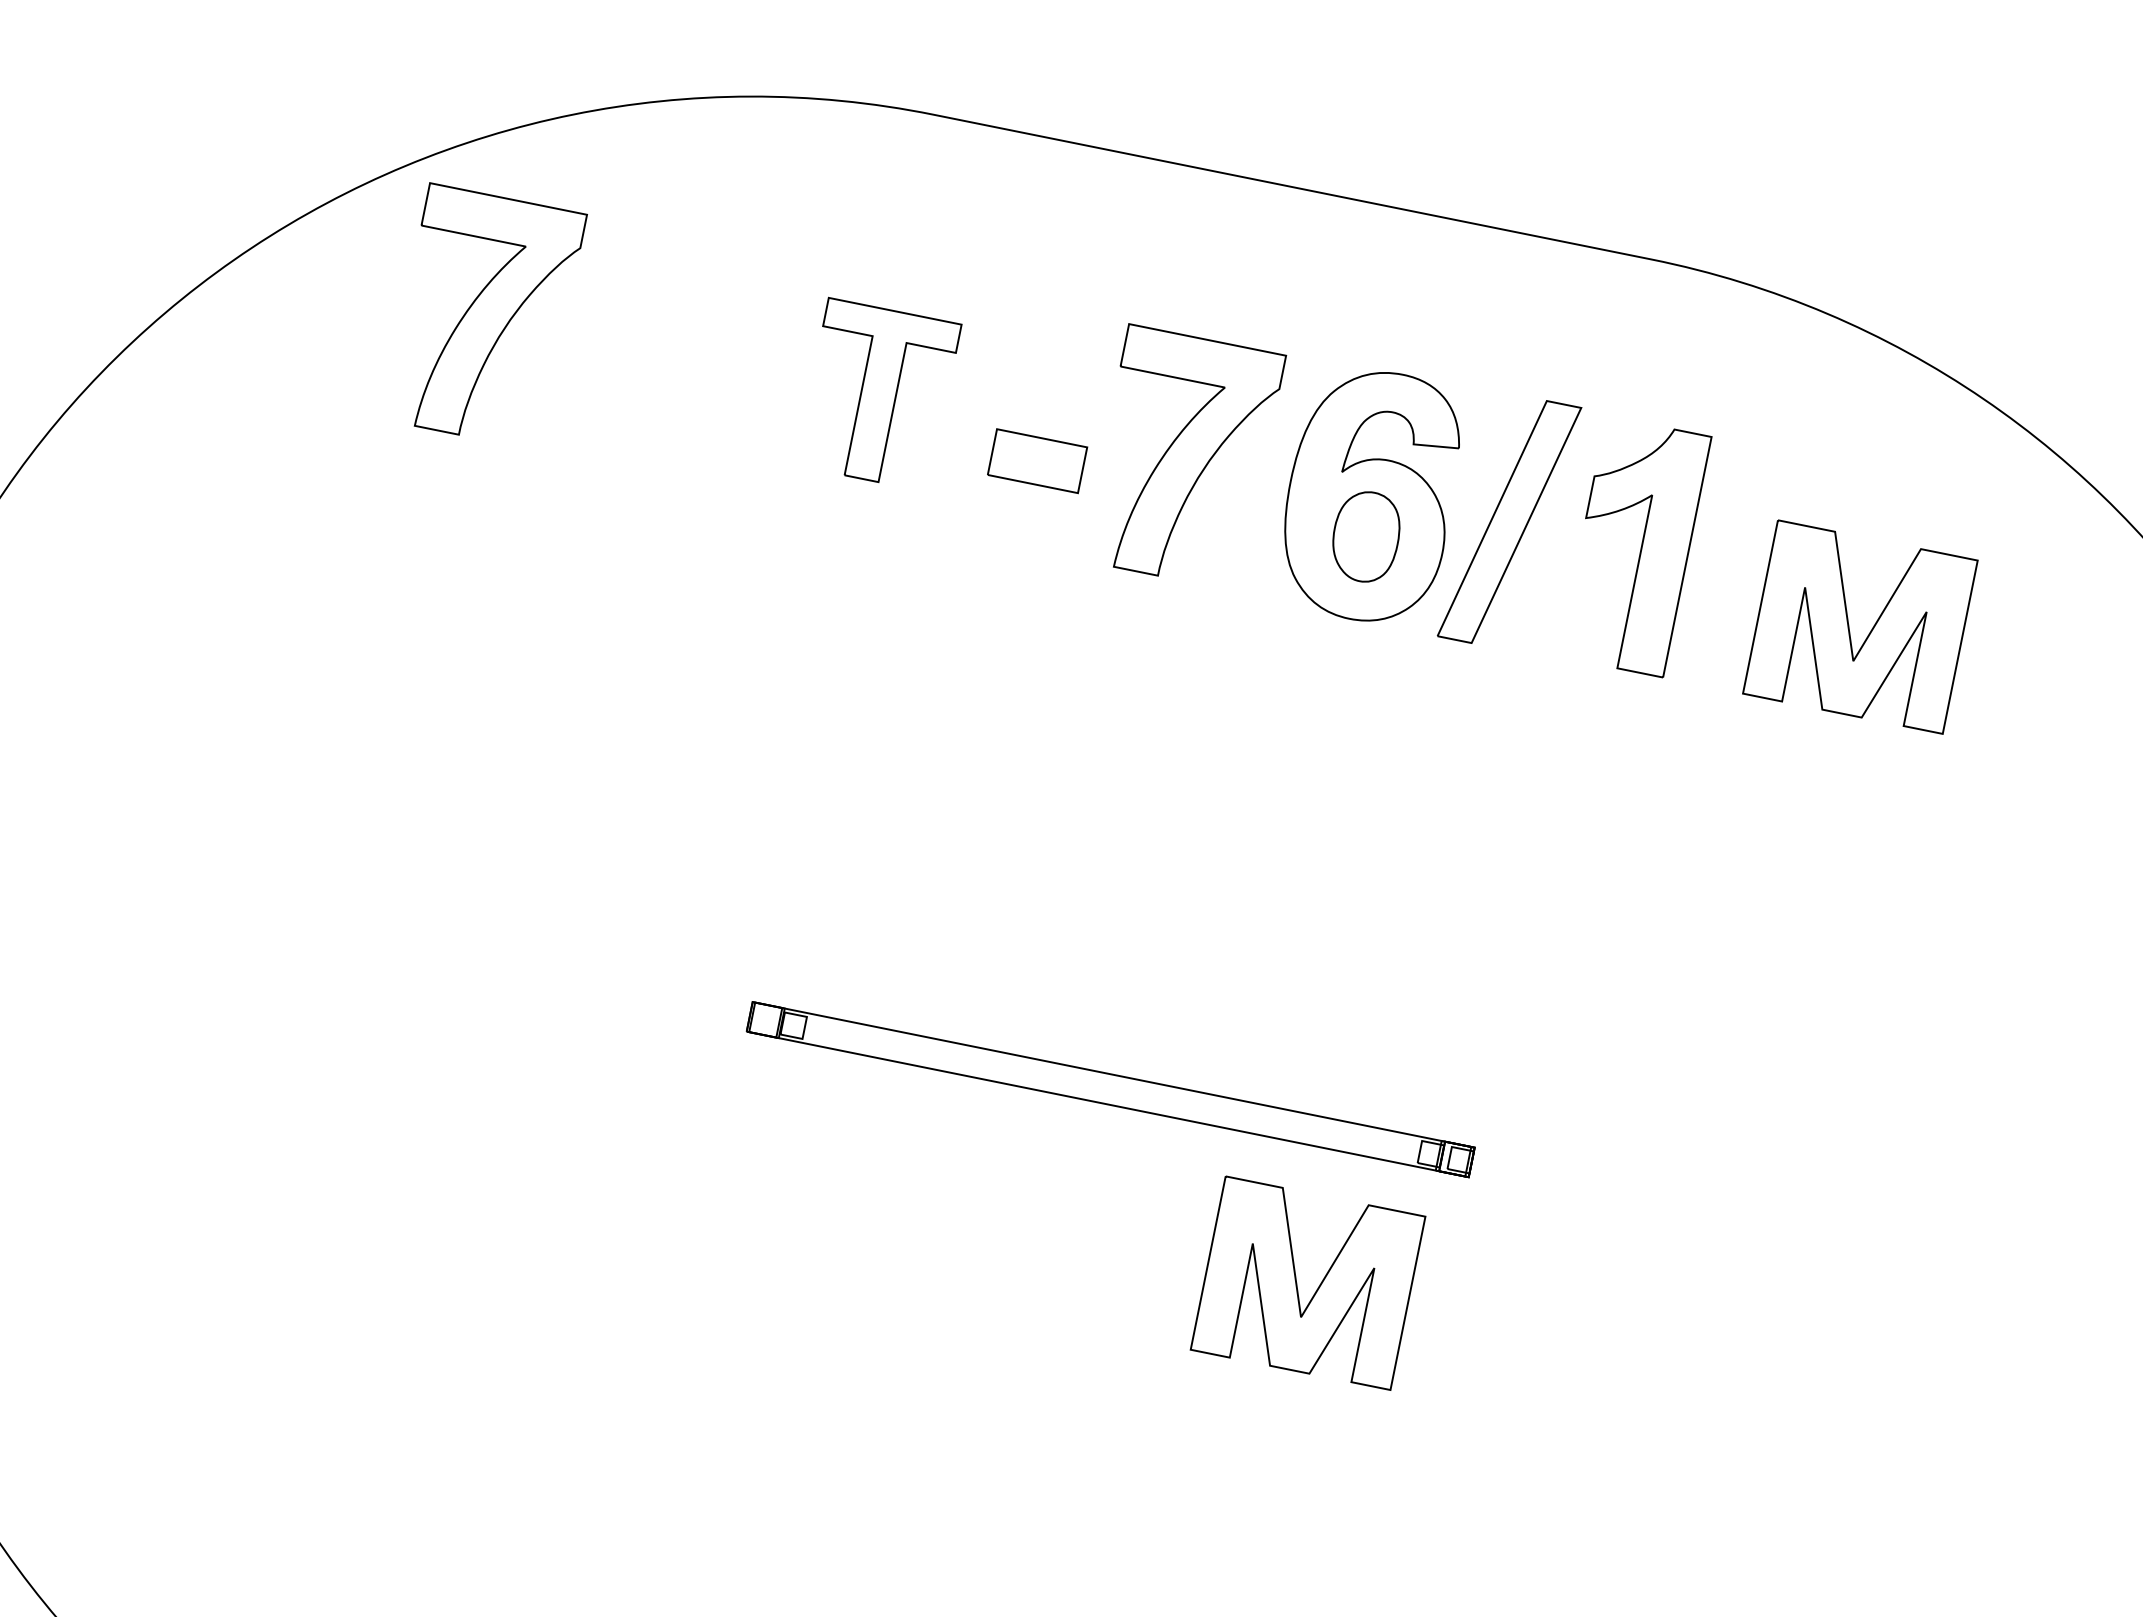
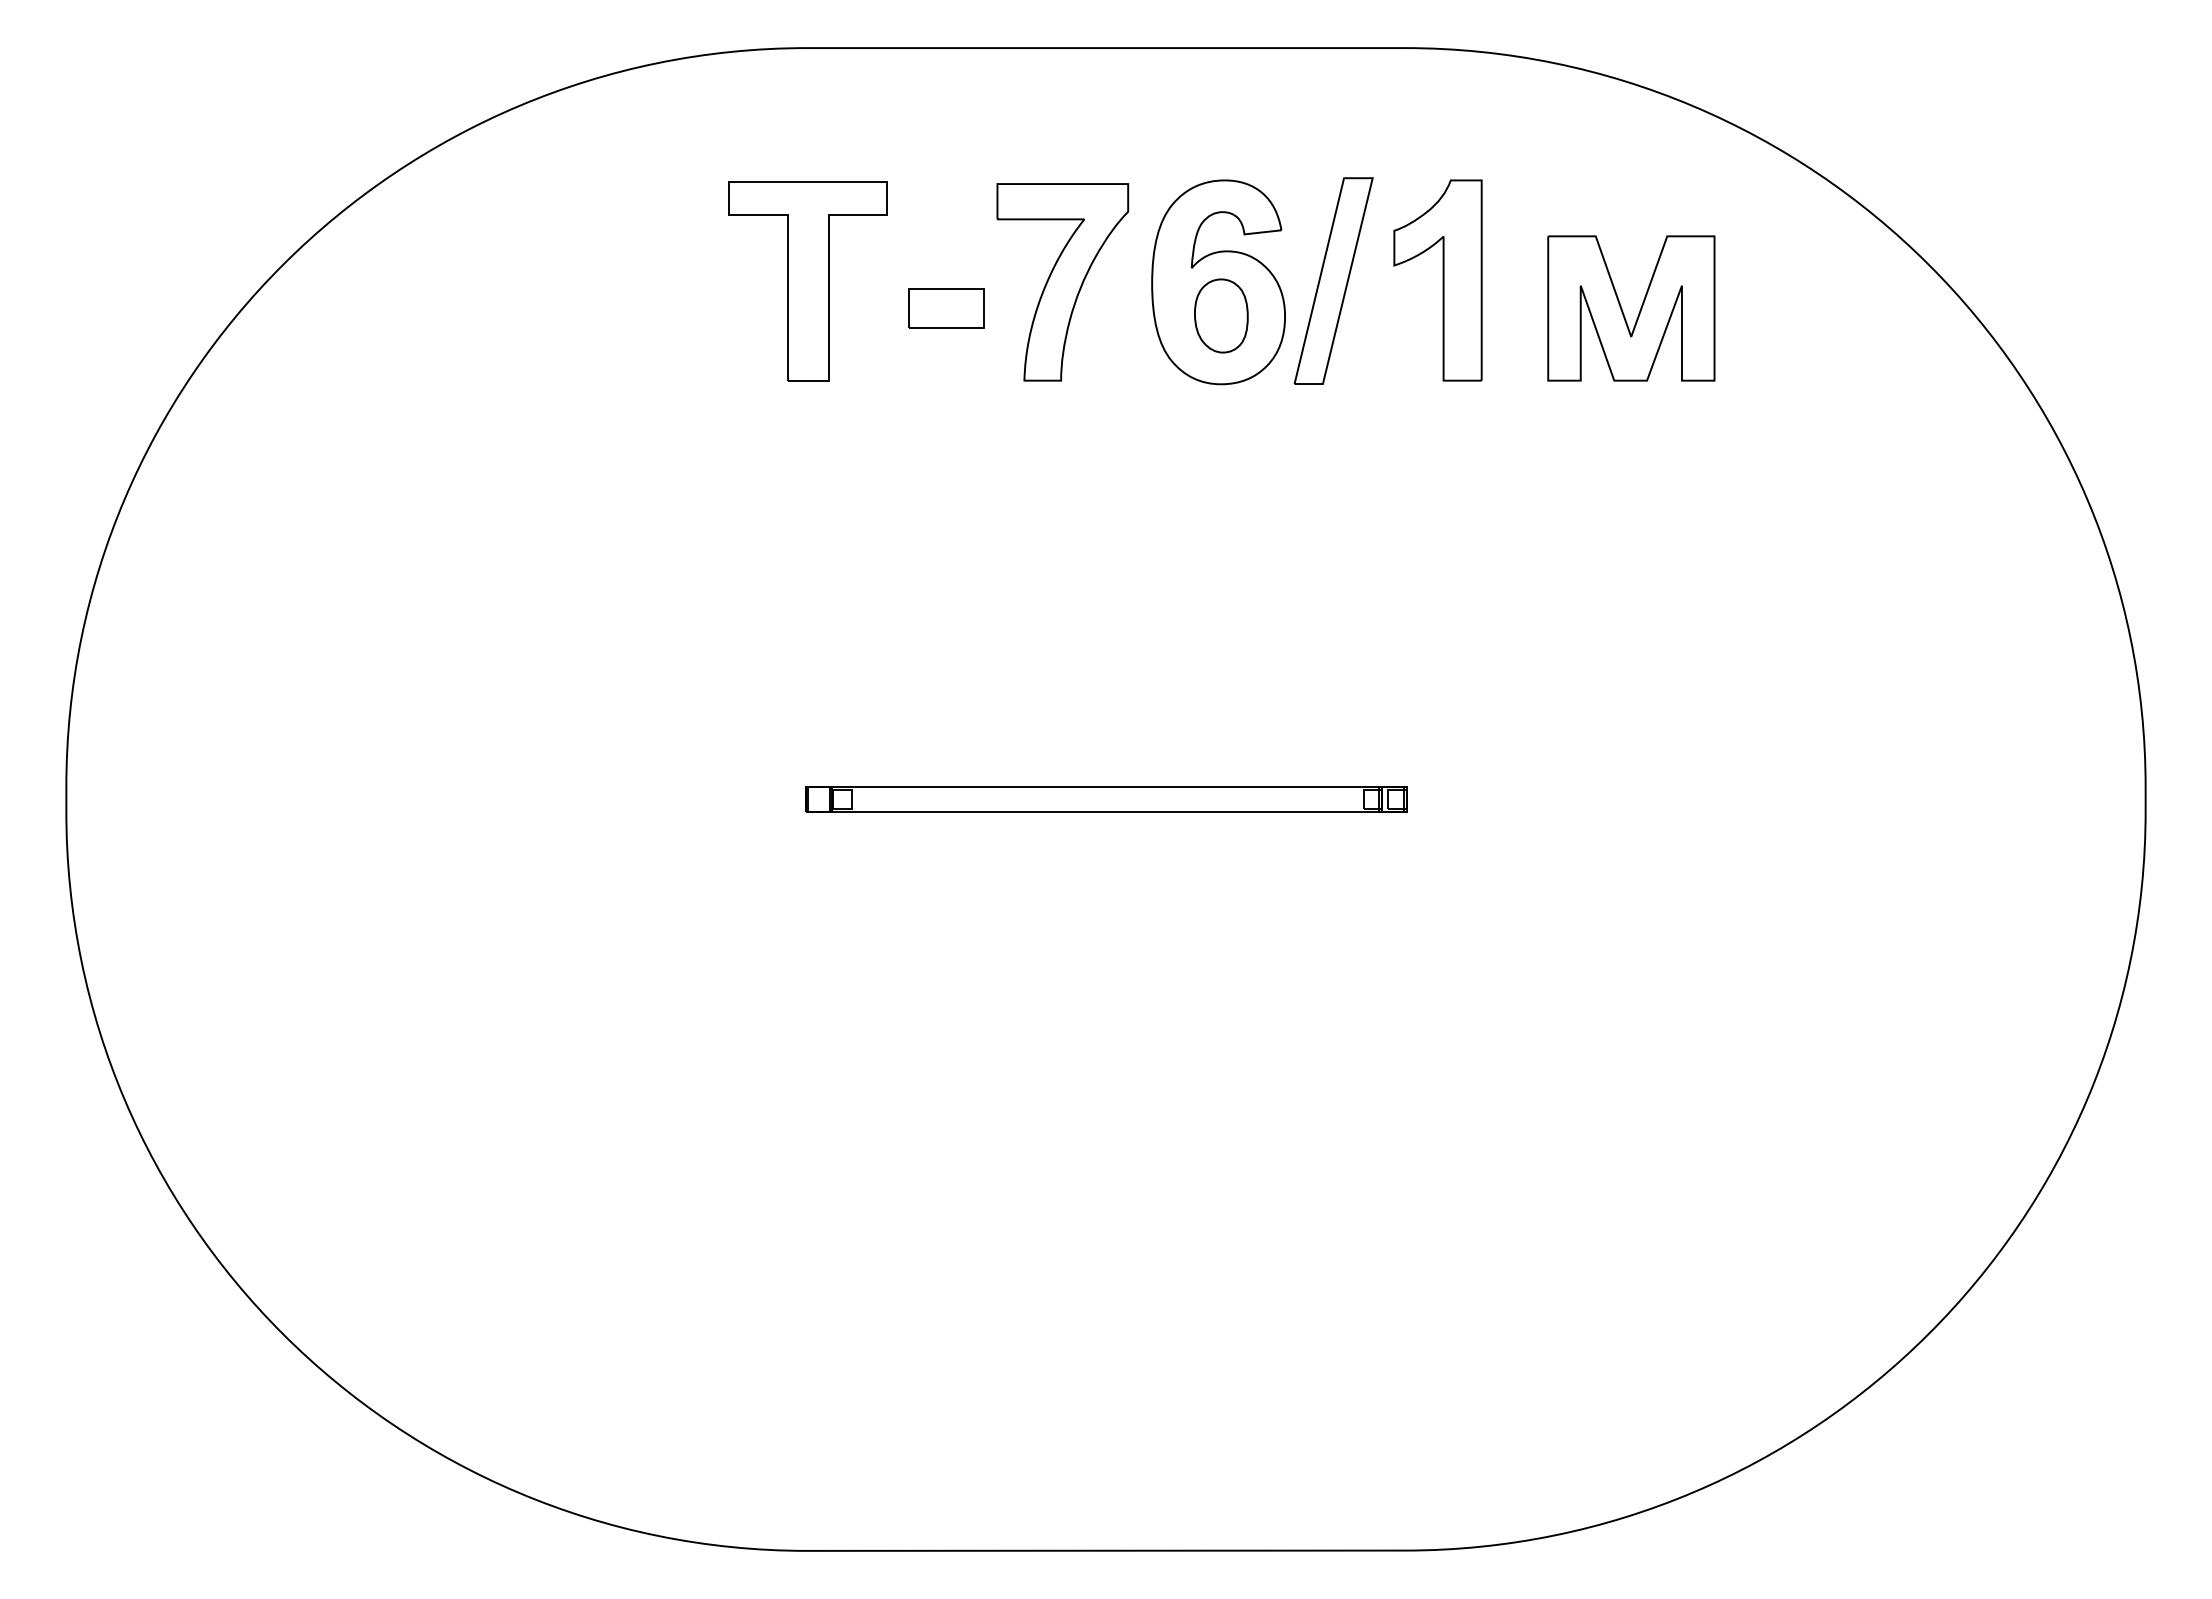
part: (484, 317) -> (480, 282), removed
part: (877, 395) -> (807, 281), size x1.43
part: (1317, 1287) -> (1303, 924), removed

